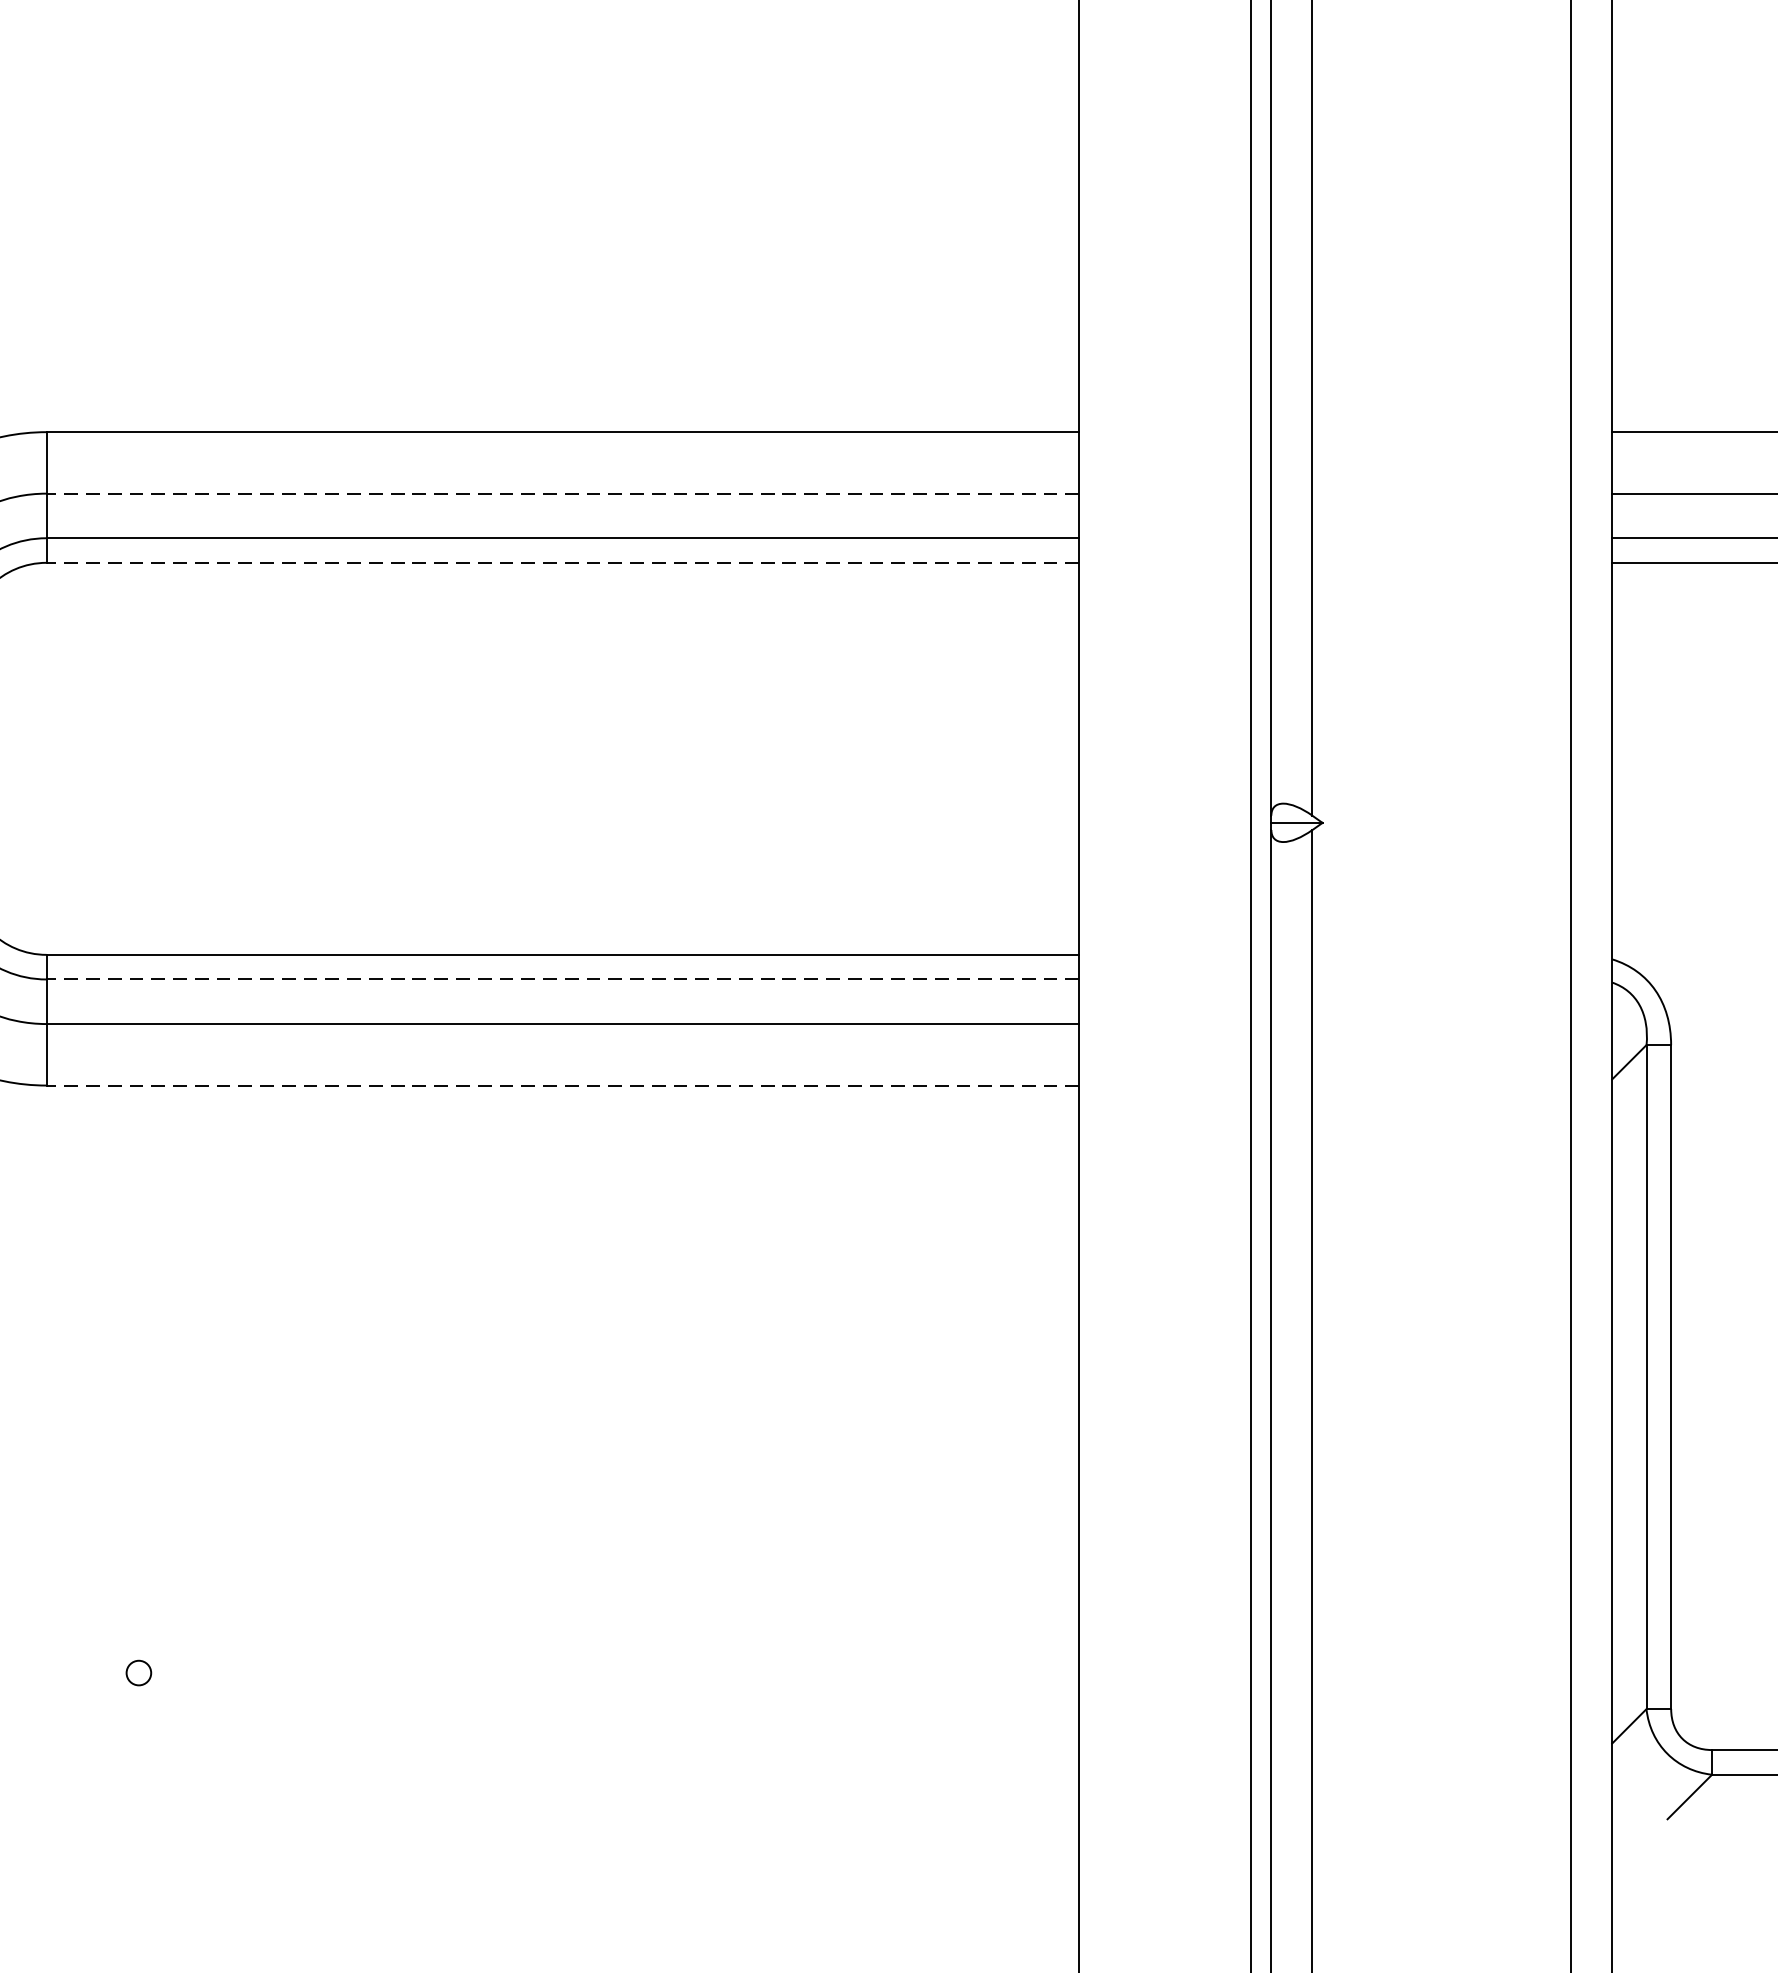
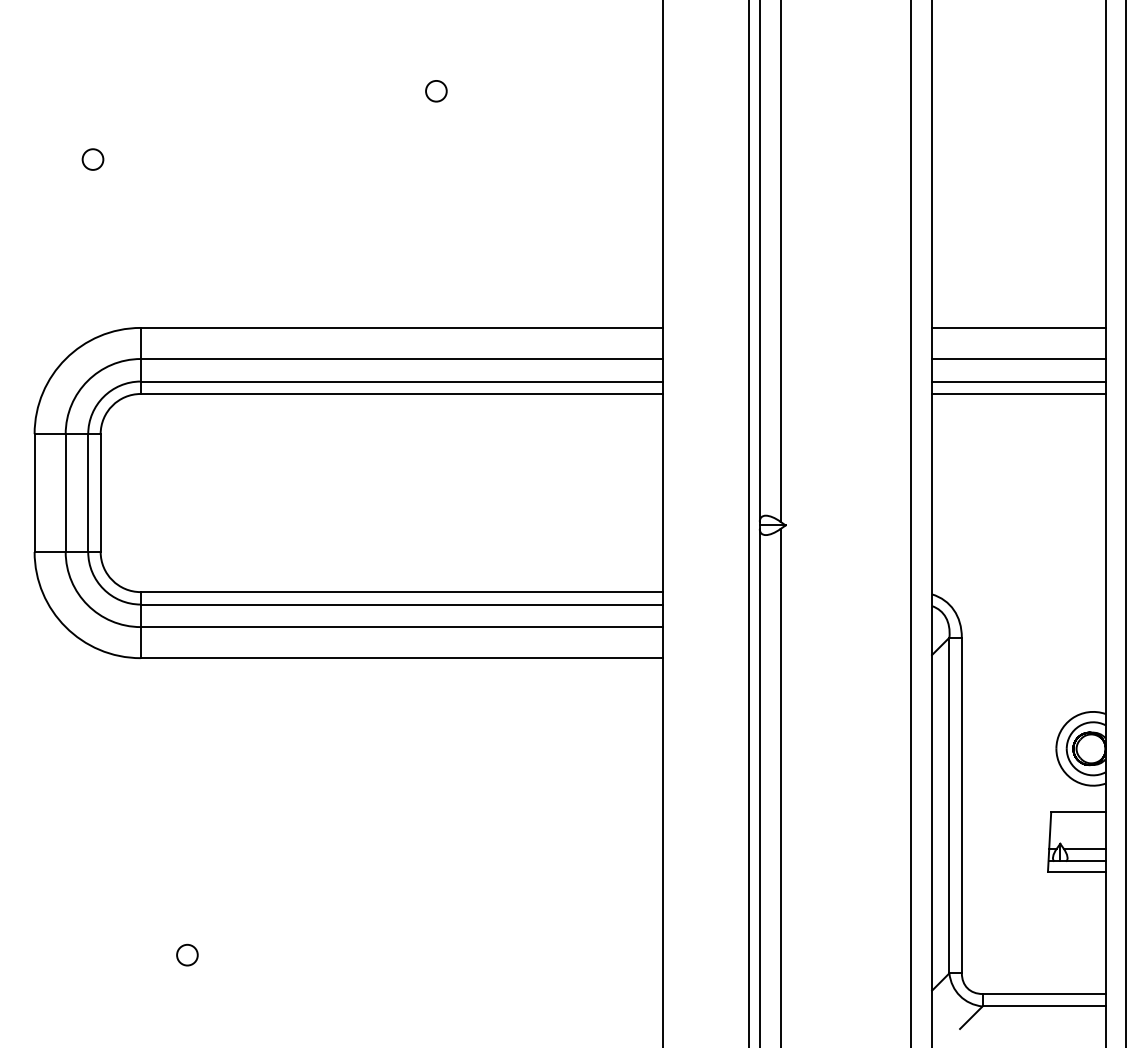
line: (562, 494) -> (401, 359), dashed -> solid
line: (562, 561) -> (401, 393), dashed -> solid
line: (562, 979) -> (401, 604), dashed -> solid
line: (562, 1086) -> (401, 658), dashed -> solid
circle: (138, 1671) -> (187, 954), size x1.67

